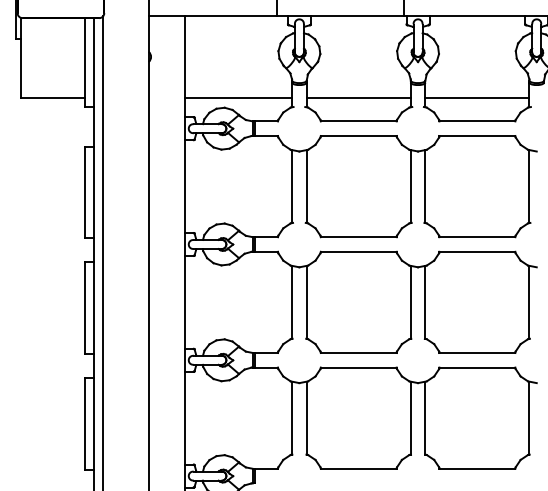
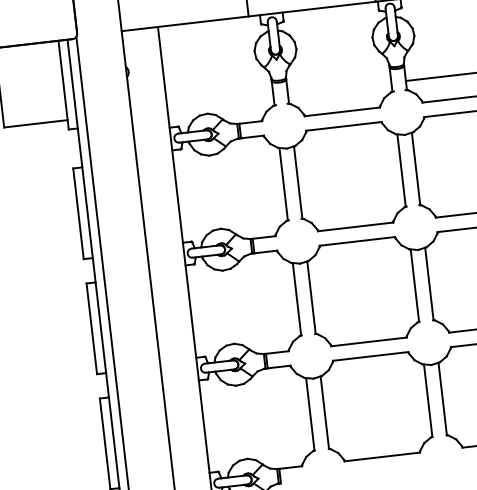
line: (238, 98) -> (220, 102), removed
line: (358, 98) -> (339, 89), removed

